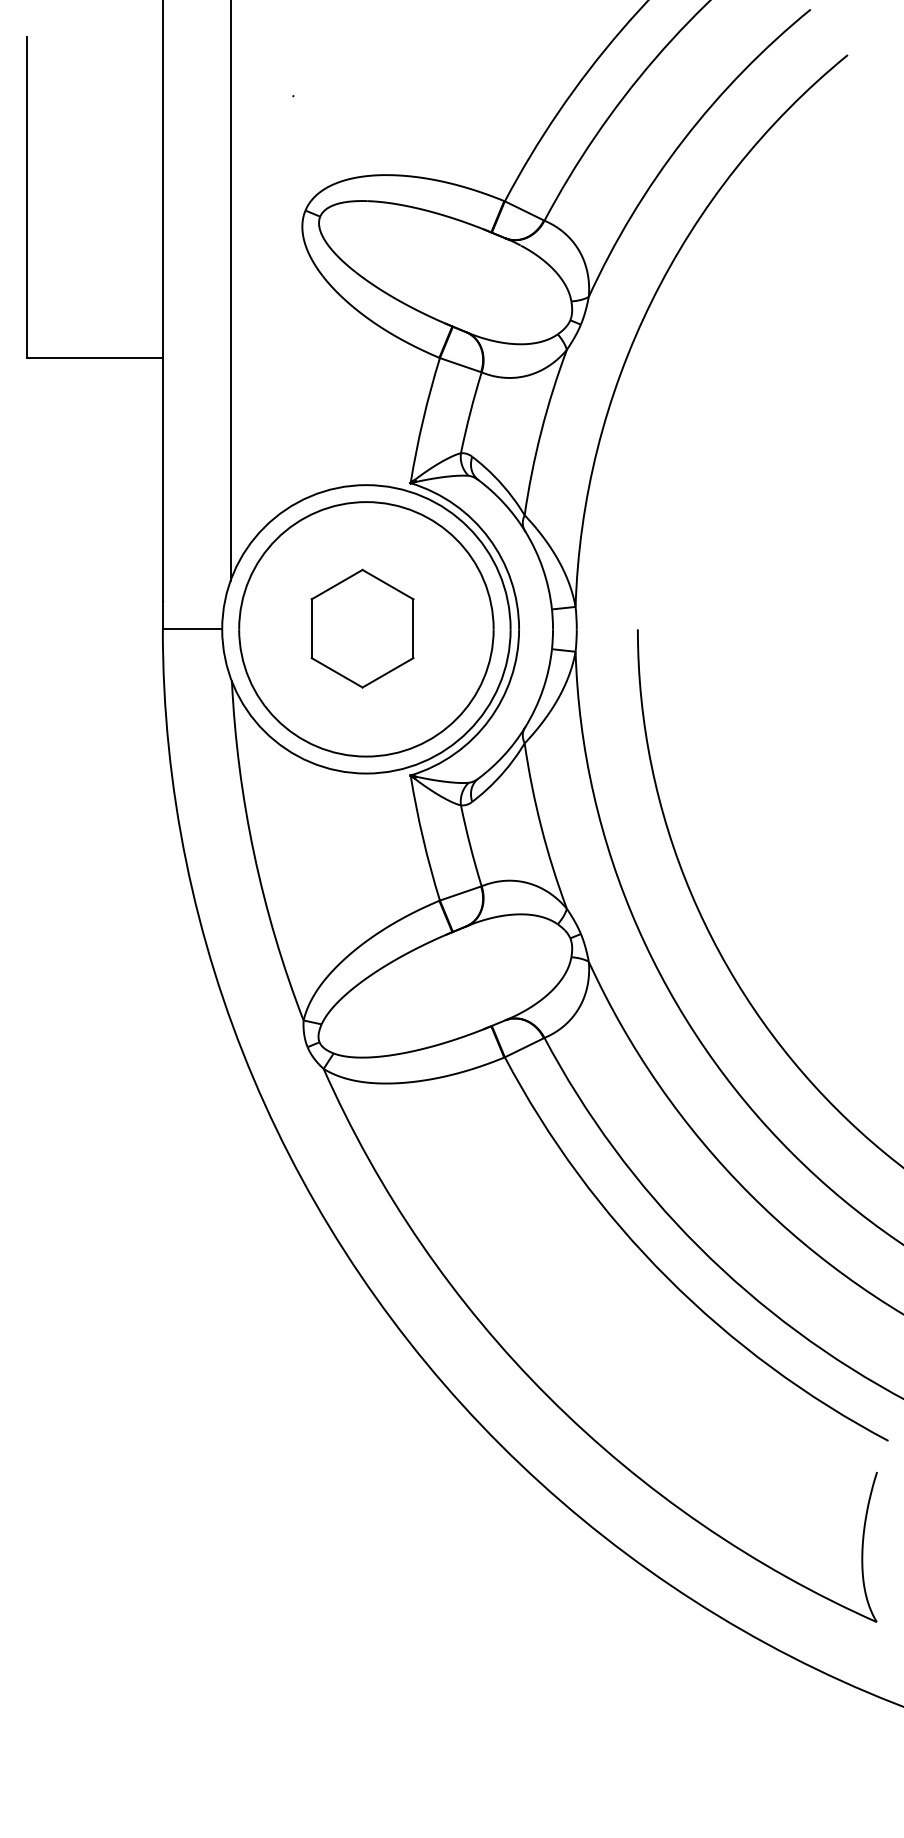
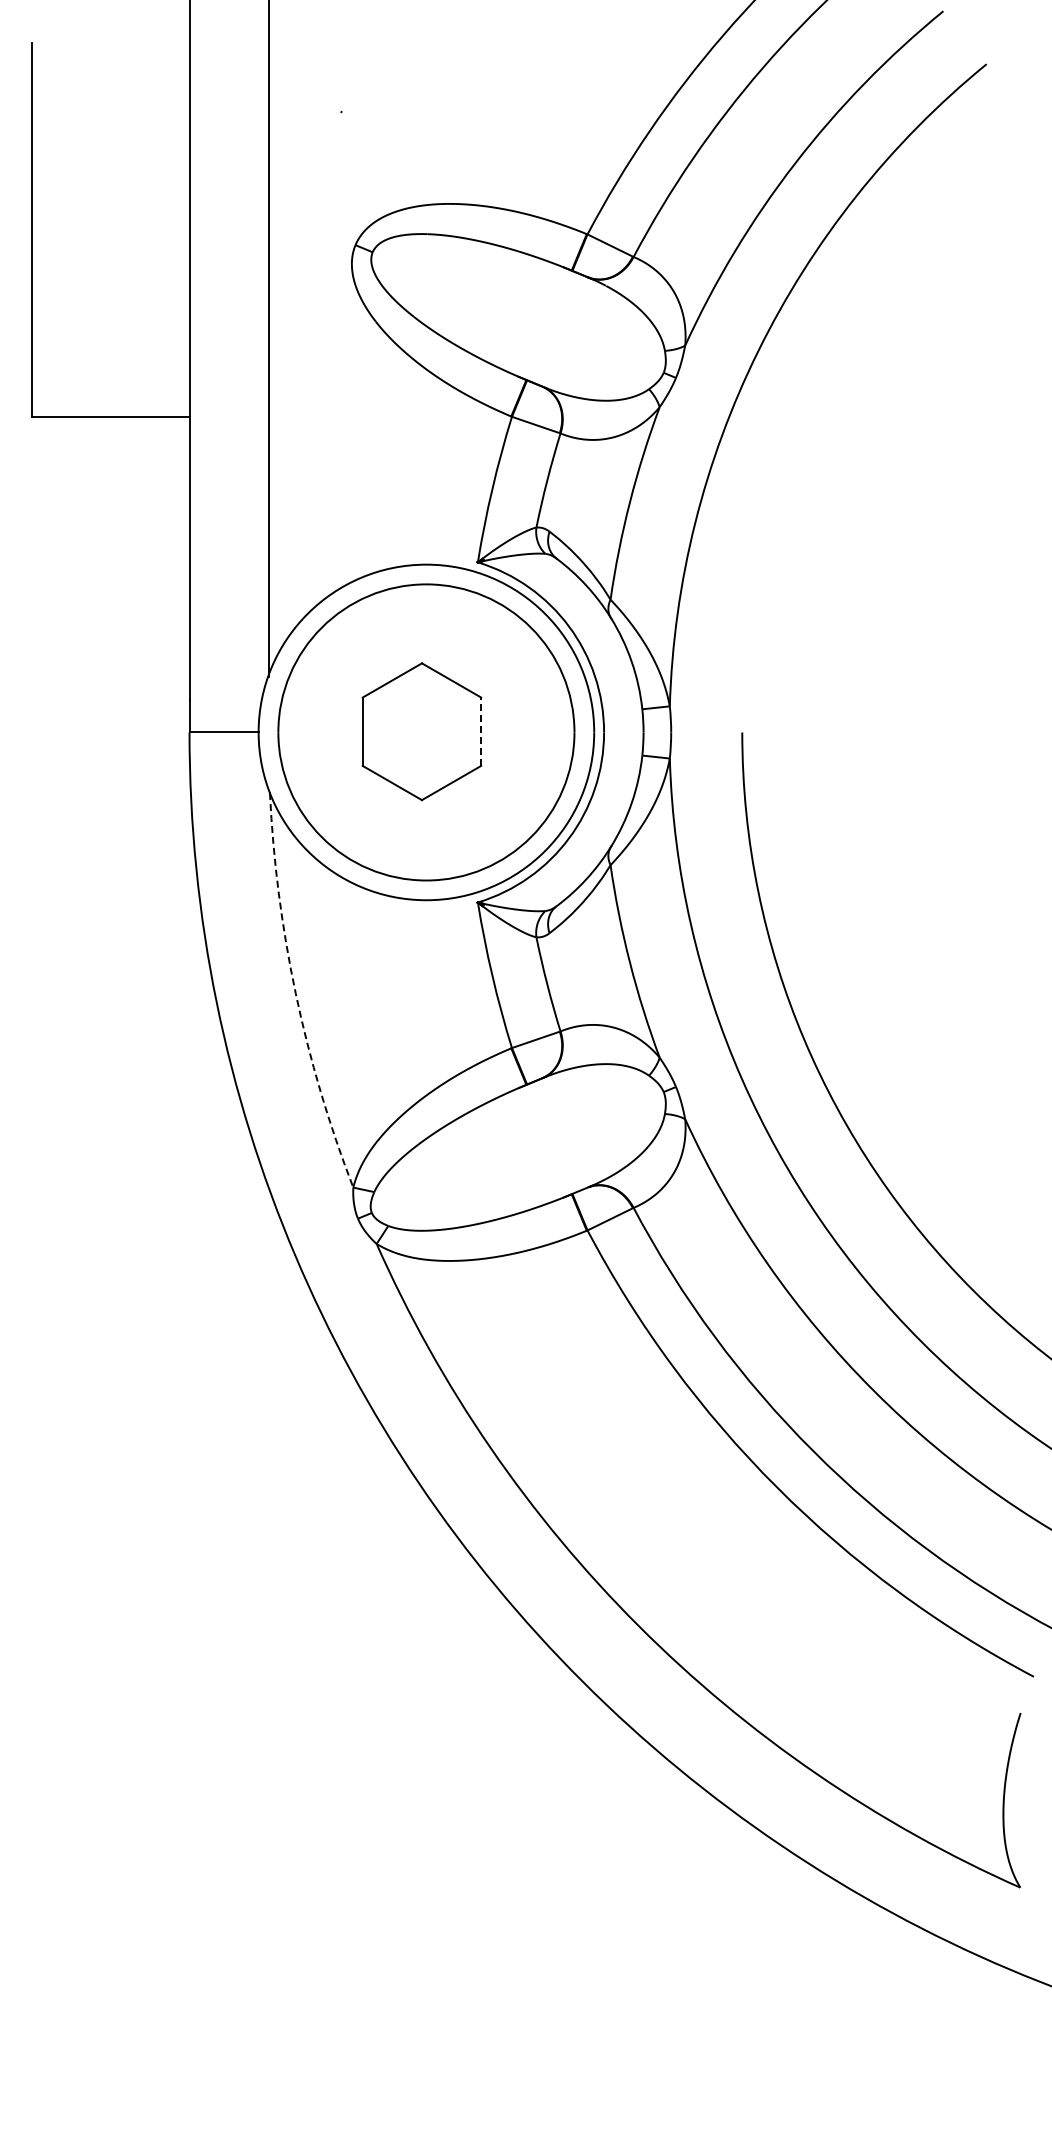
line: (413, 628) -> (481, 731), solid -> dashed
arc: (253, 853) -> (295, 993), solid -> dashed

